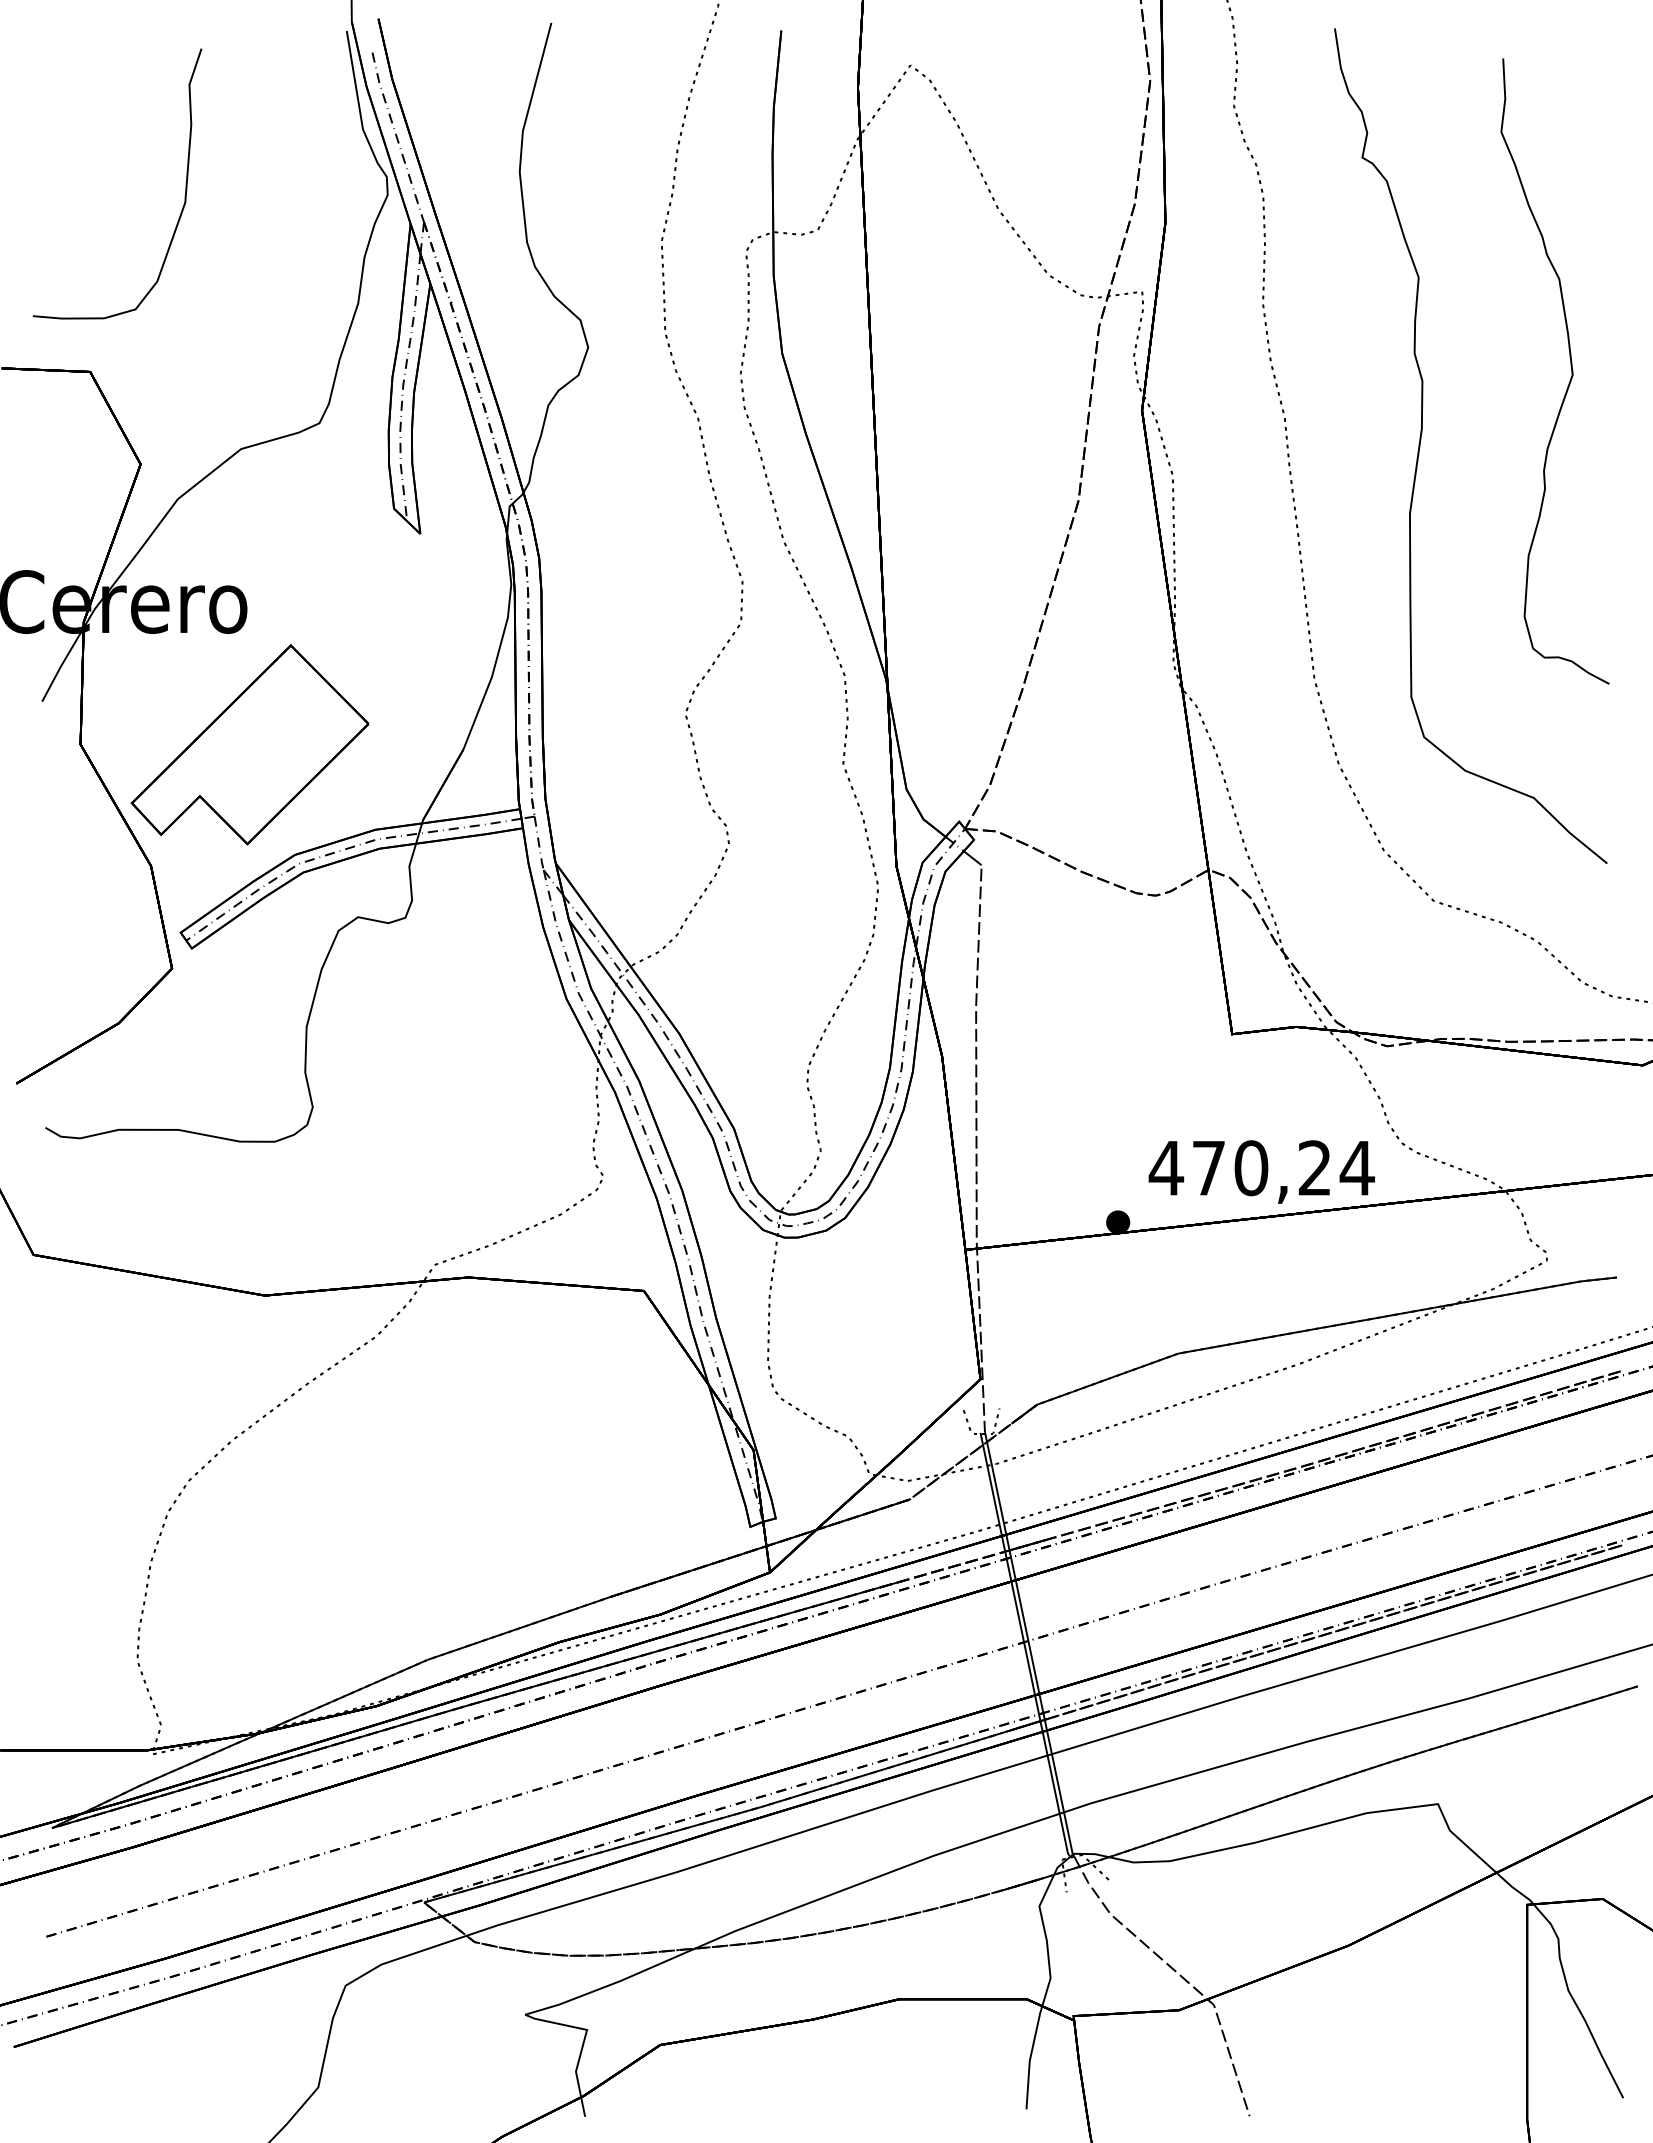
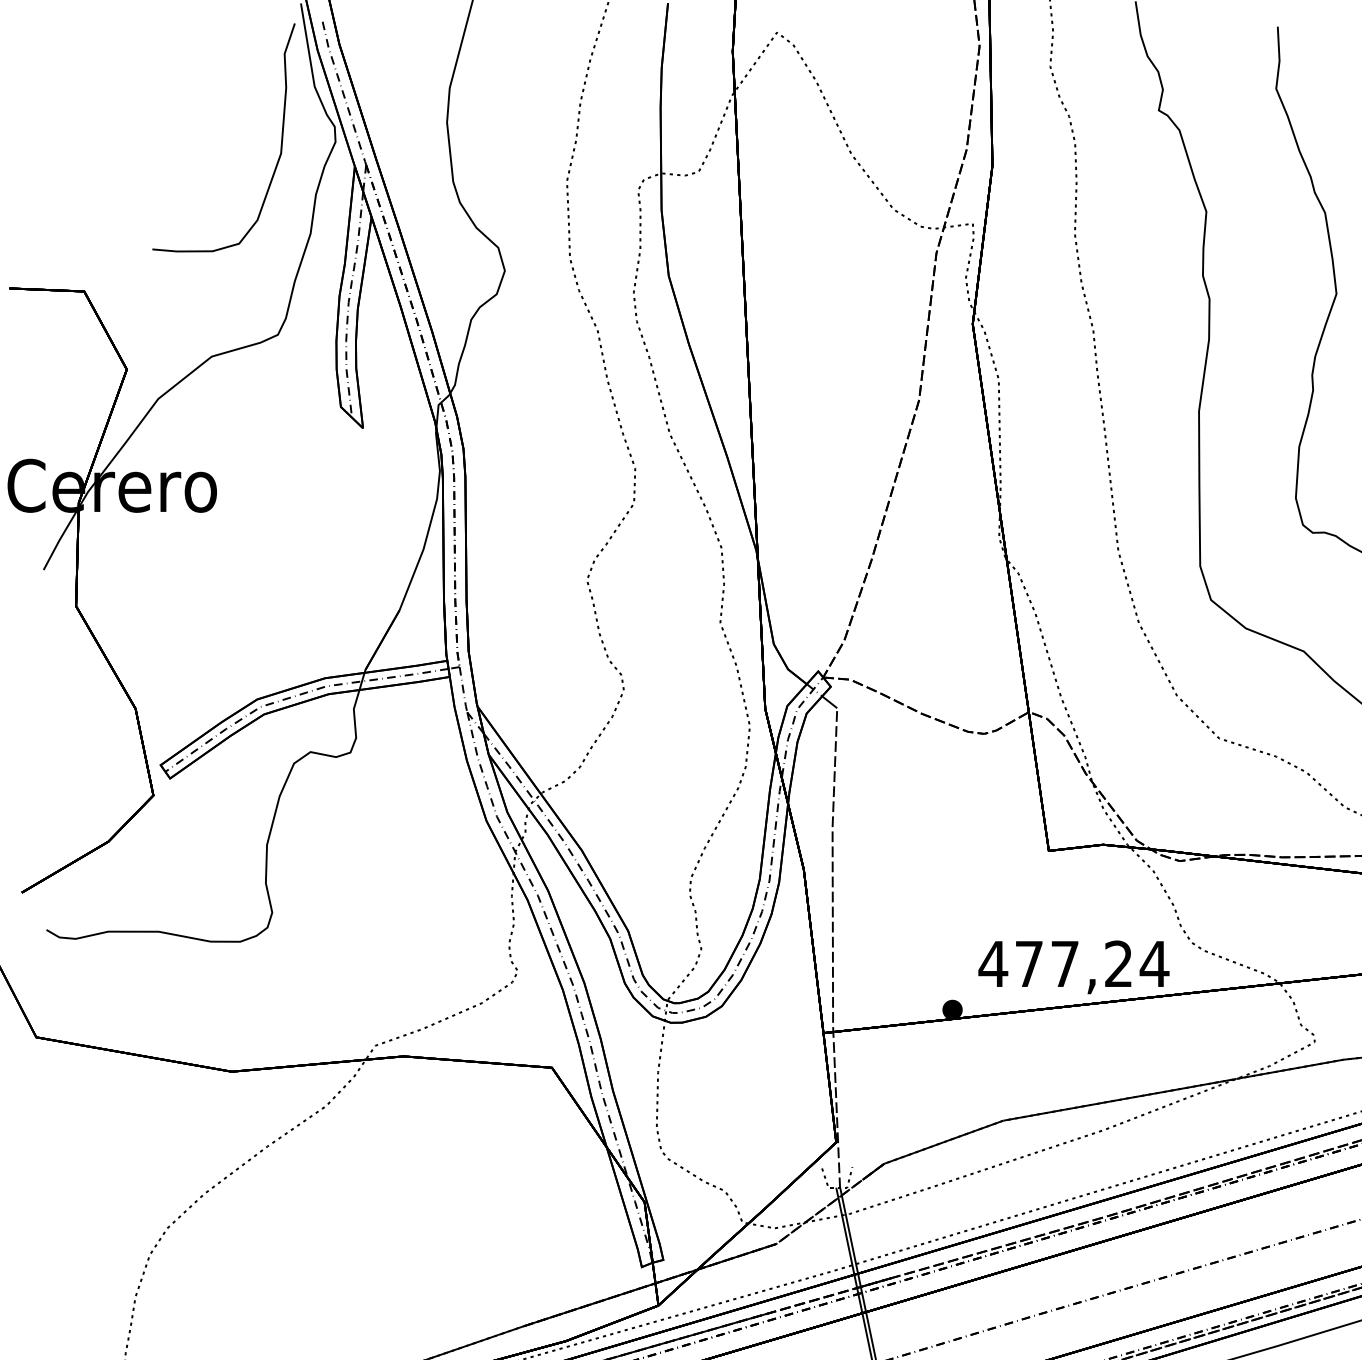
curve: (185, 183) -> (281, 137), moved
part: (249, 744) -> (218, 606), removed
text: (1251, 1168) -> (1065, 964), 470,24 -> 477,24

